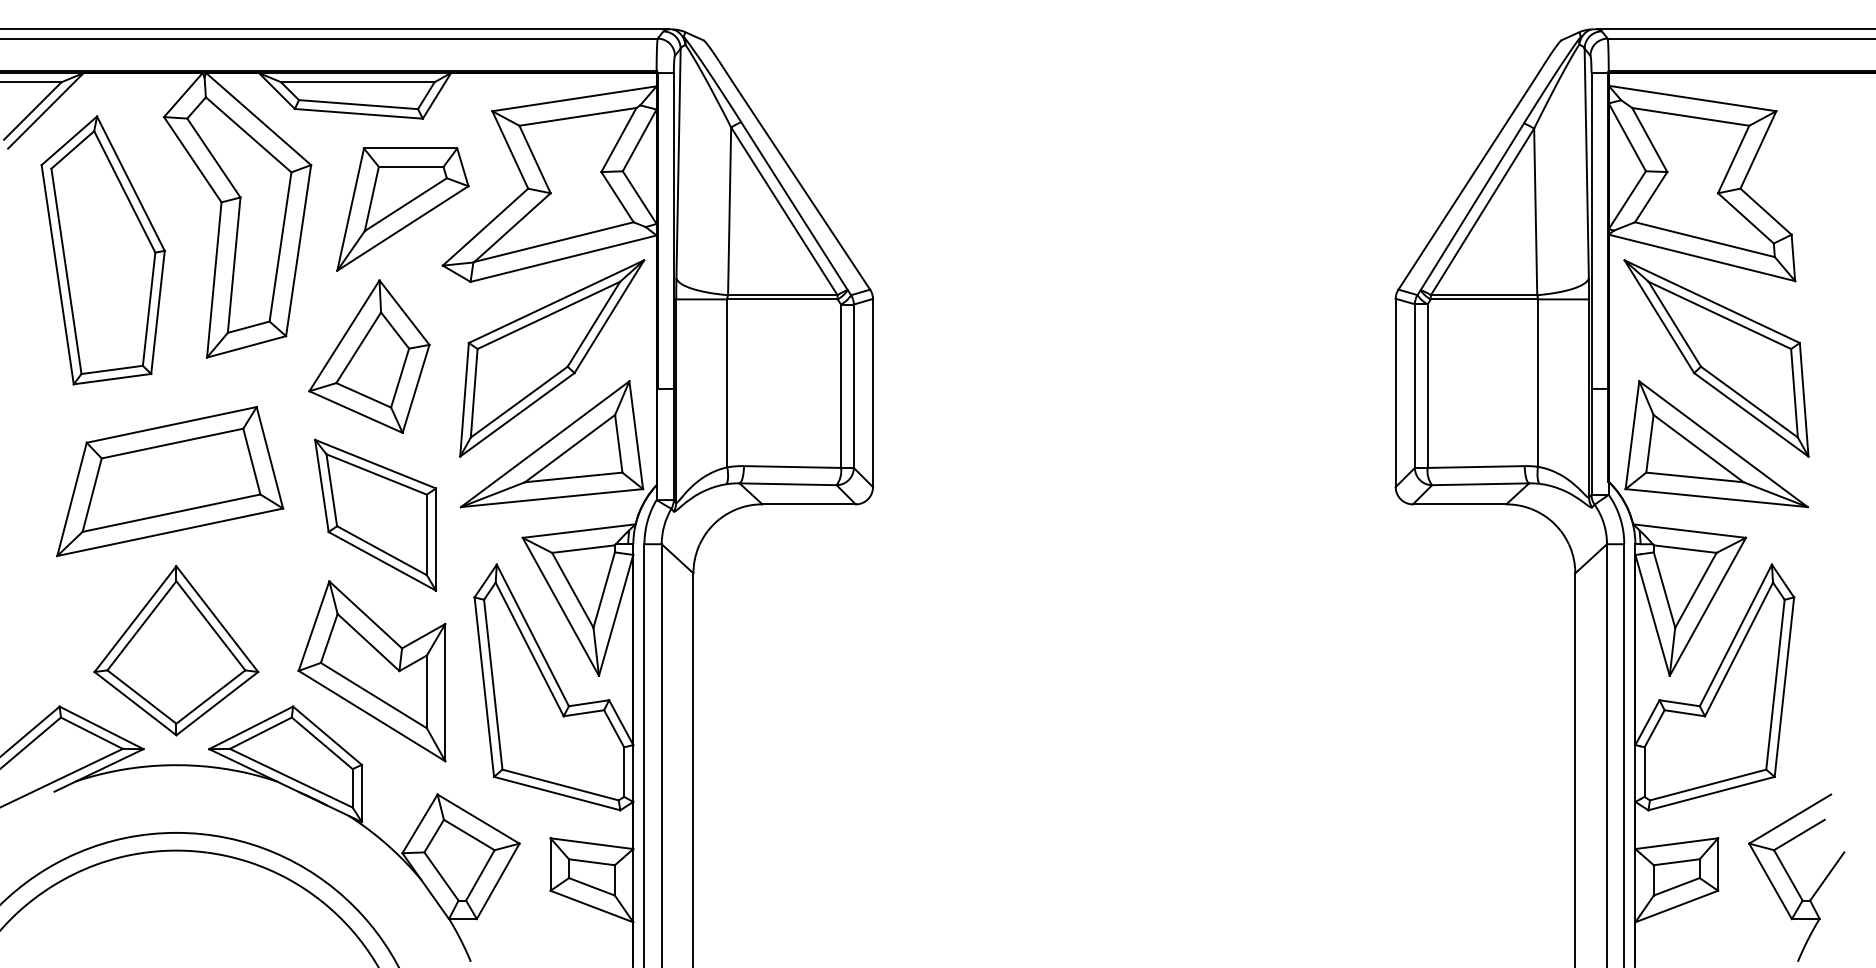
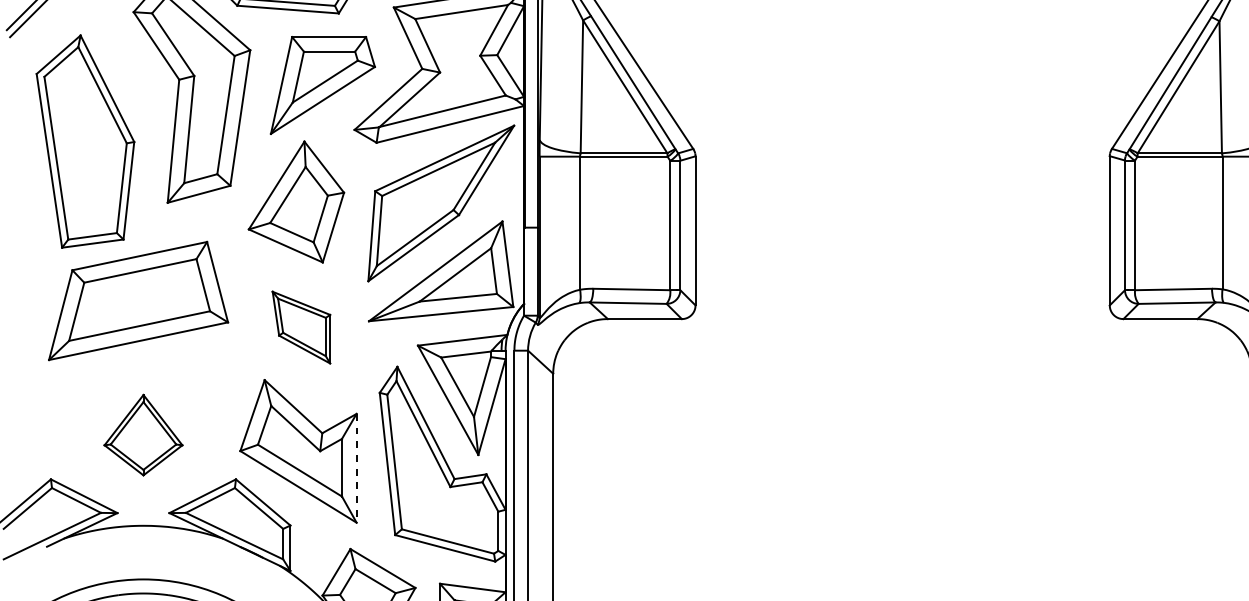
part: (102, 250) -> (84, 141), moved
part: (375, 514) -> (301, 327), size x0.6
part: (176, 650) -> (143, 434), size x0.6
line: (445, 692) -> (356, 468), solid -> dashed

